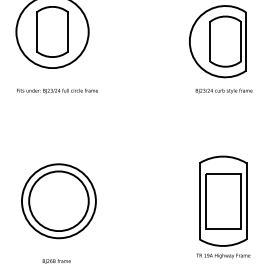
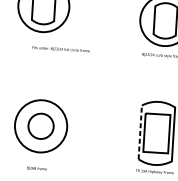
text: (57, 90) -> (61, 49), moved
circle: (58, 201) -> (40, 126), size x0.6
line: (199, 201) -> (140, 132), solid -> dashed

